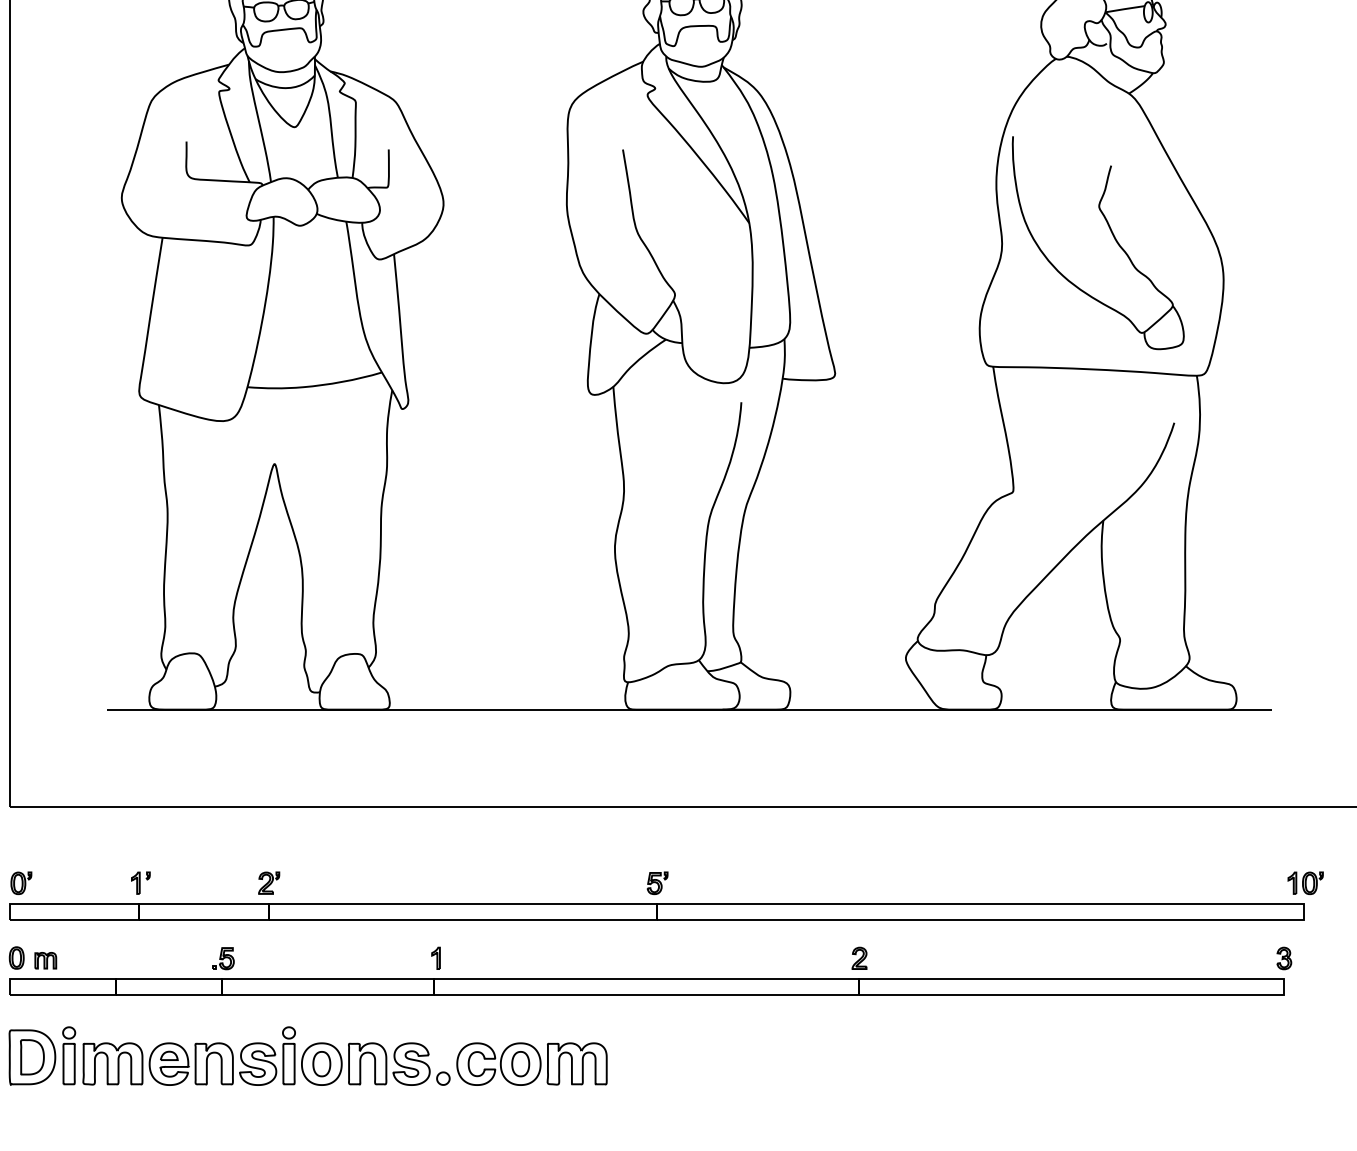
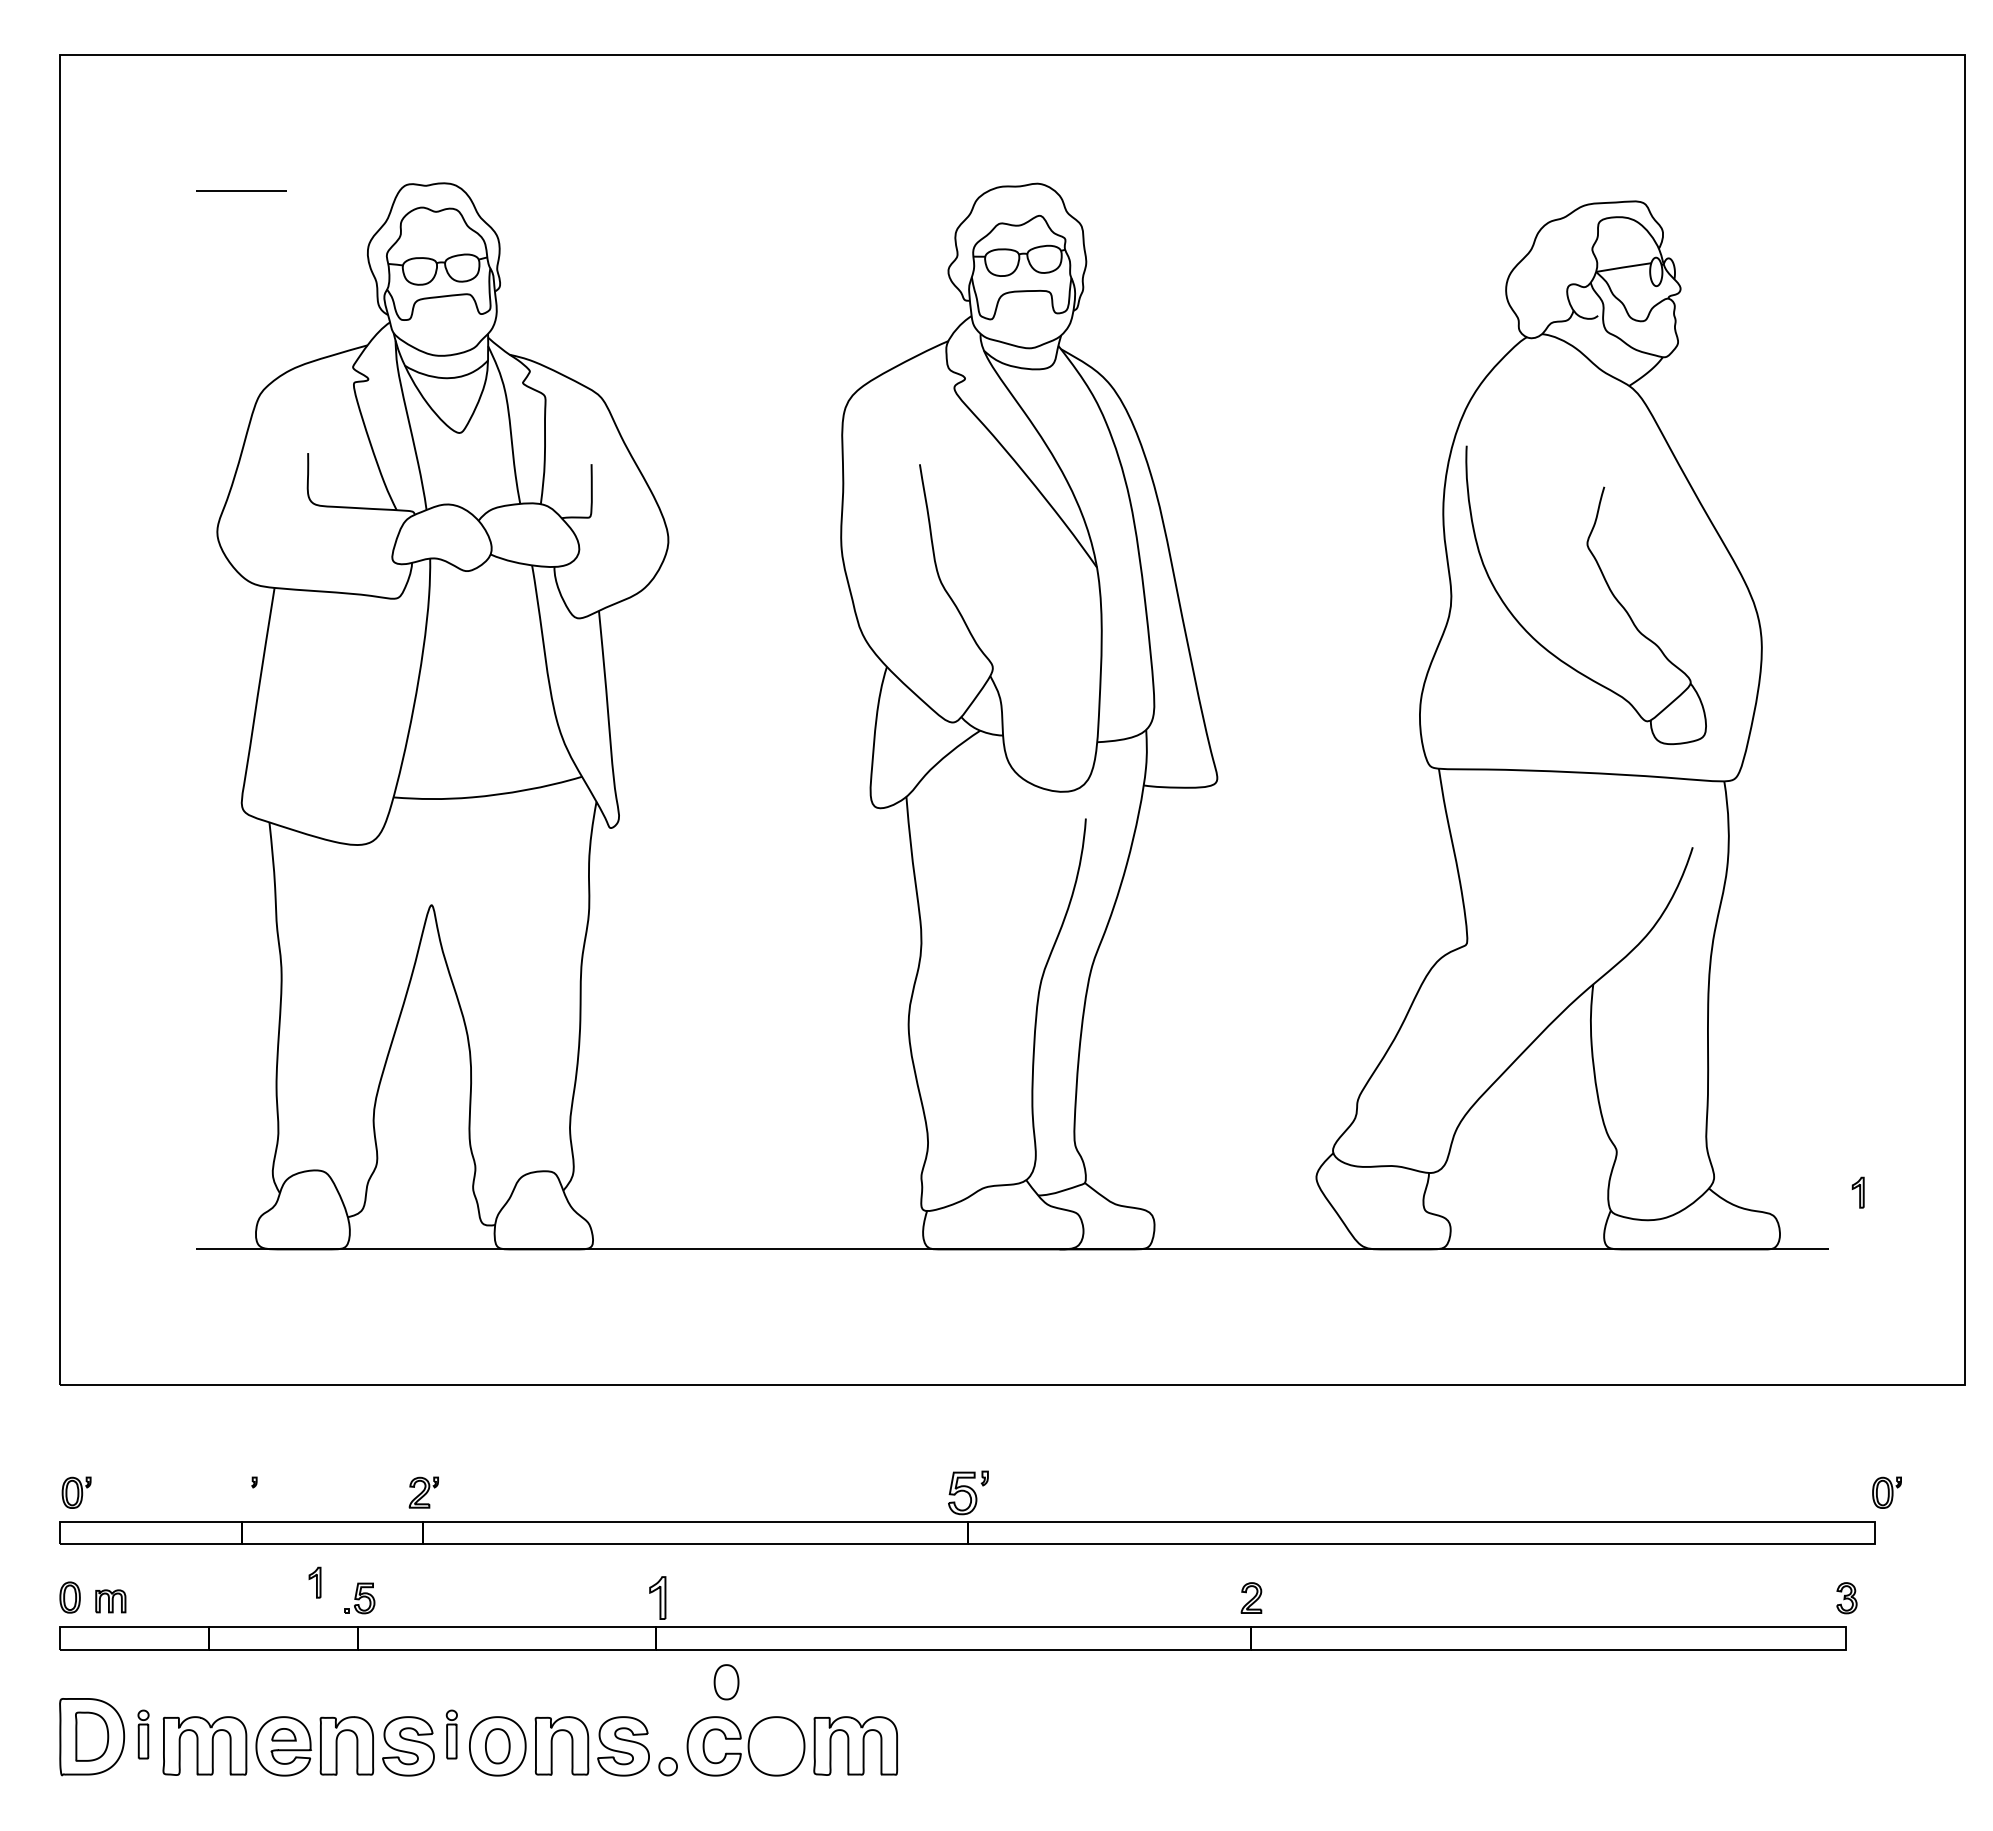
part: (135, 883) -> (314, 1582), moved
part: (657, 883) -> (968, 1492), size x1.4
part: (1291, 883) -> (1857, 1192), moved
part: (435, 957) -> (657, 1597), size x1.4
part: (69, 1055) -> (143, 1734), size x0.6
part: (288, 1055) -> (451, 1734), size x0.6
part: (520, 1064) -> (726, 1682), moved

